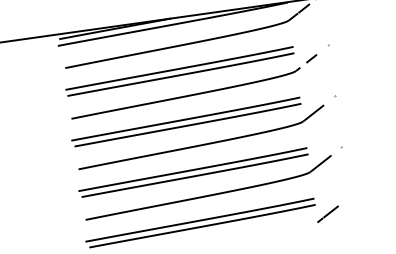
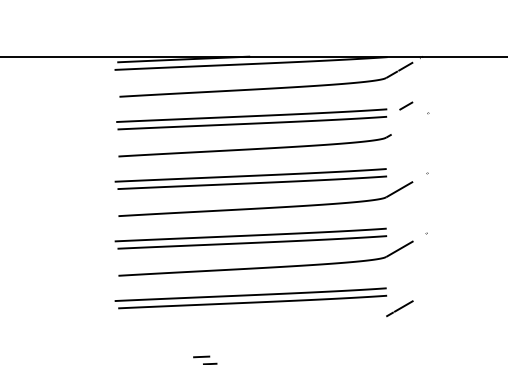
line: (311, 58) -> (406, 105), moved

